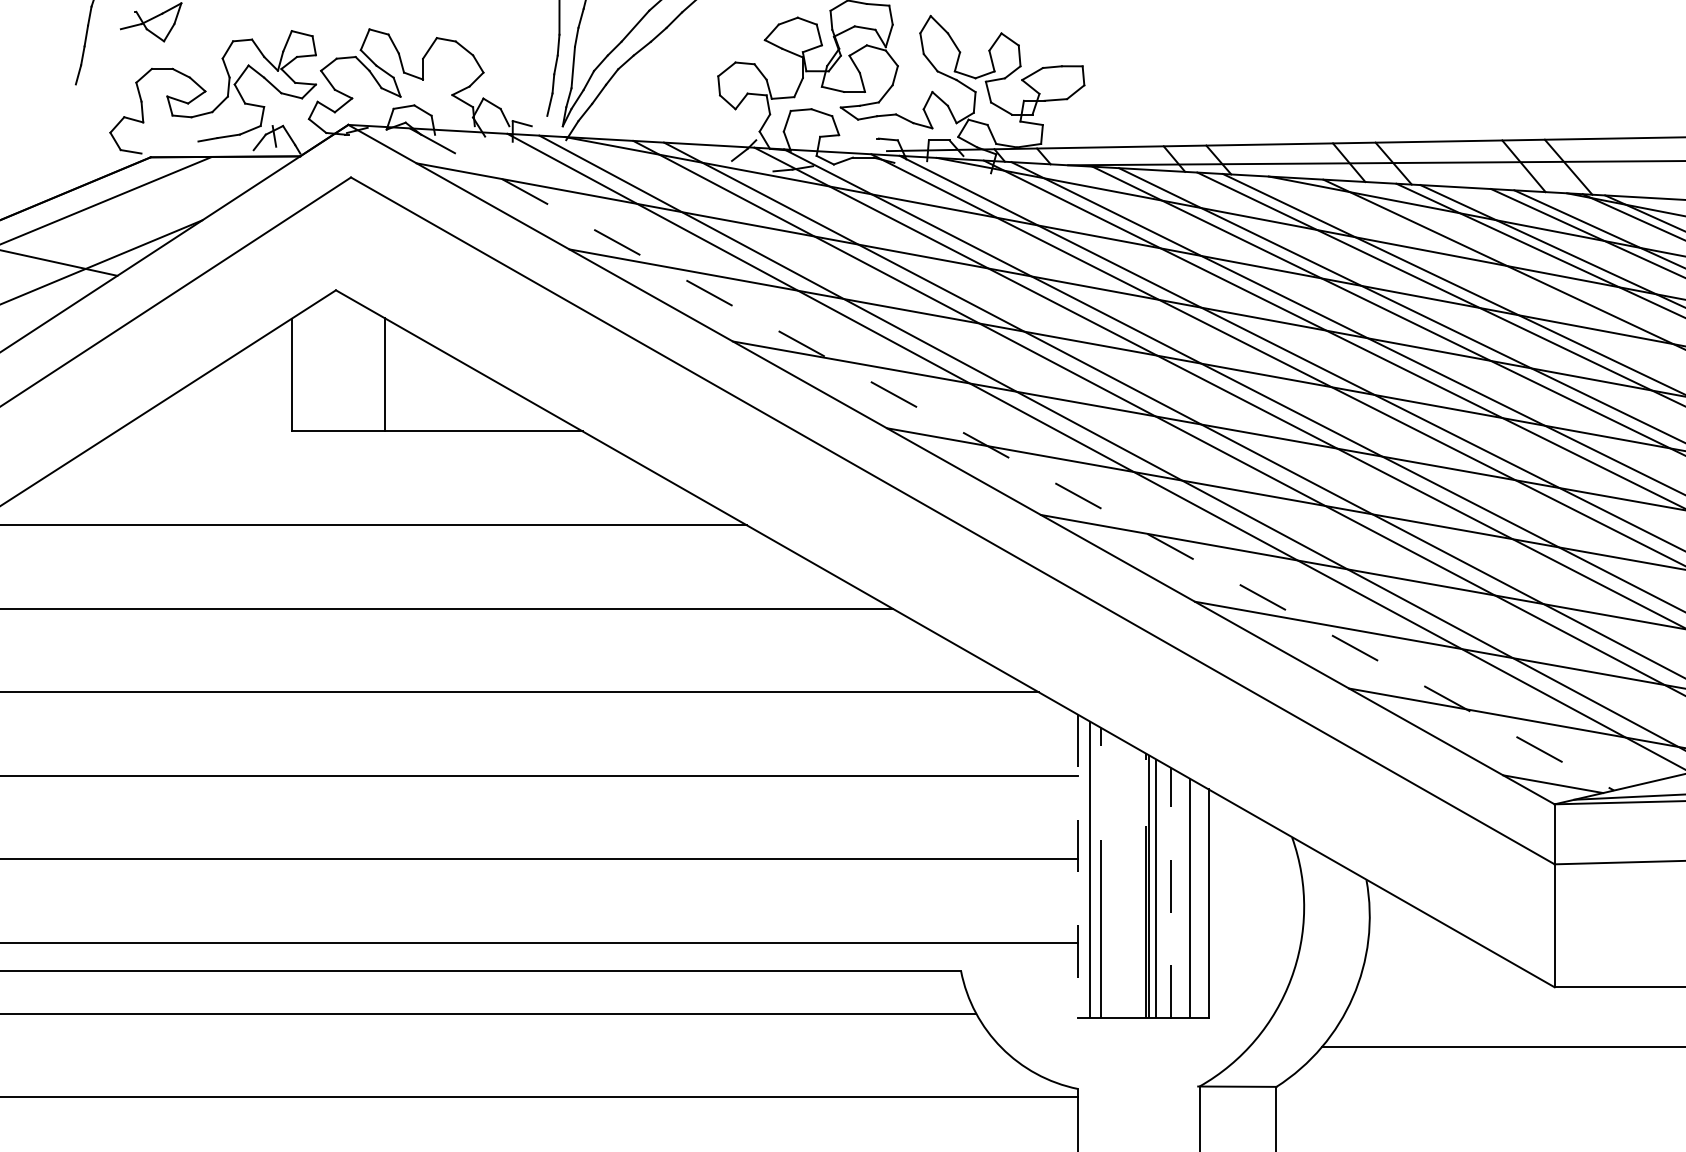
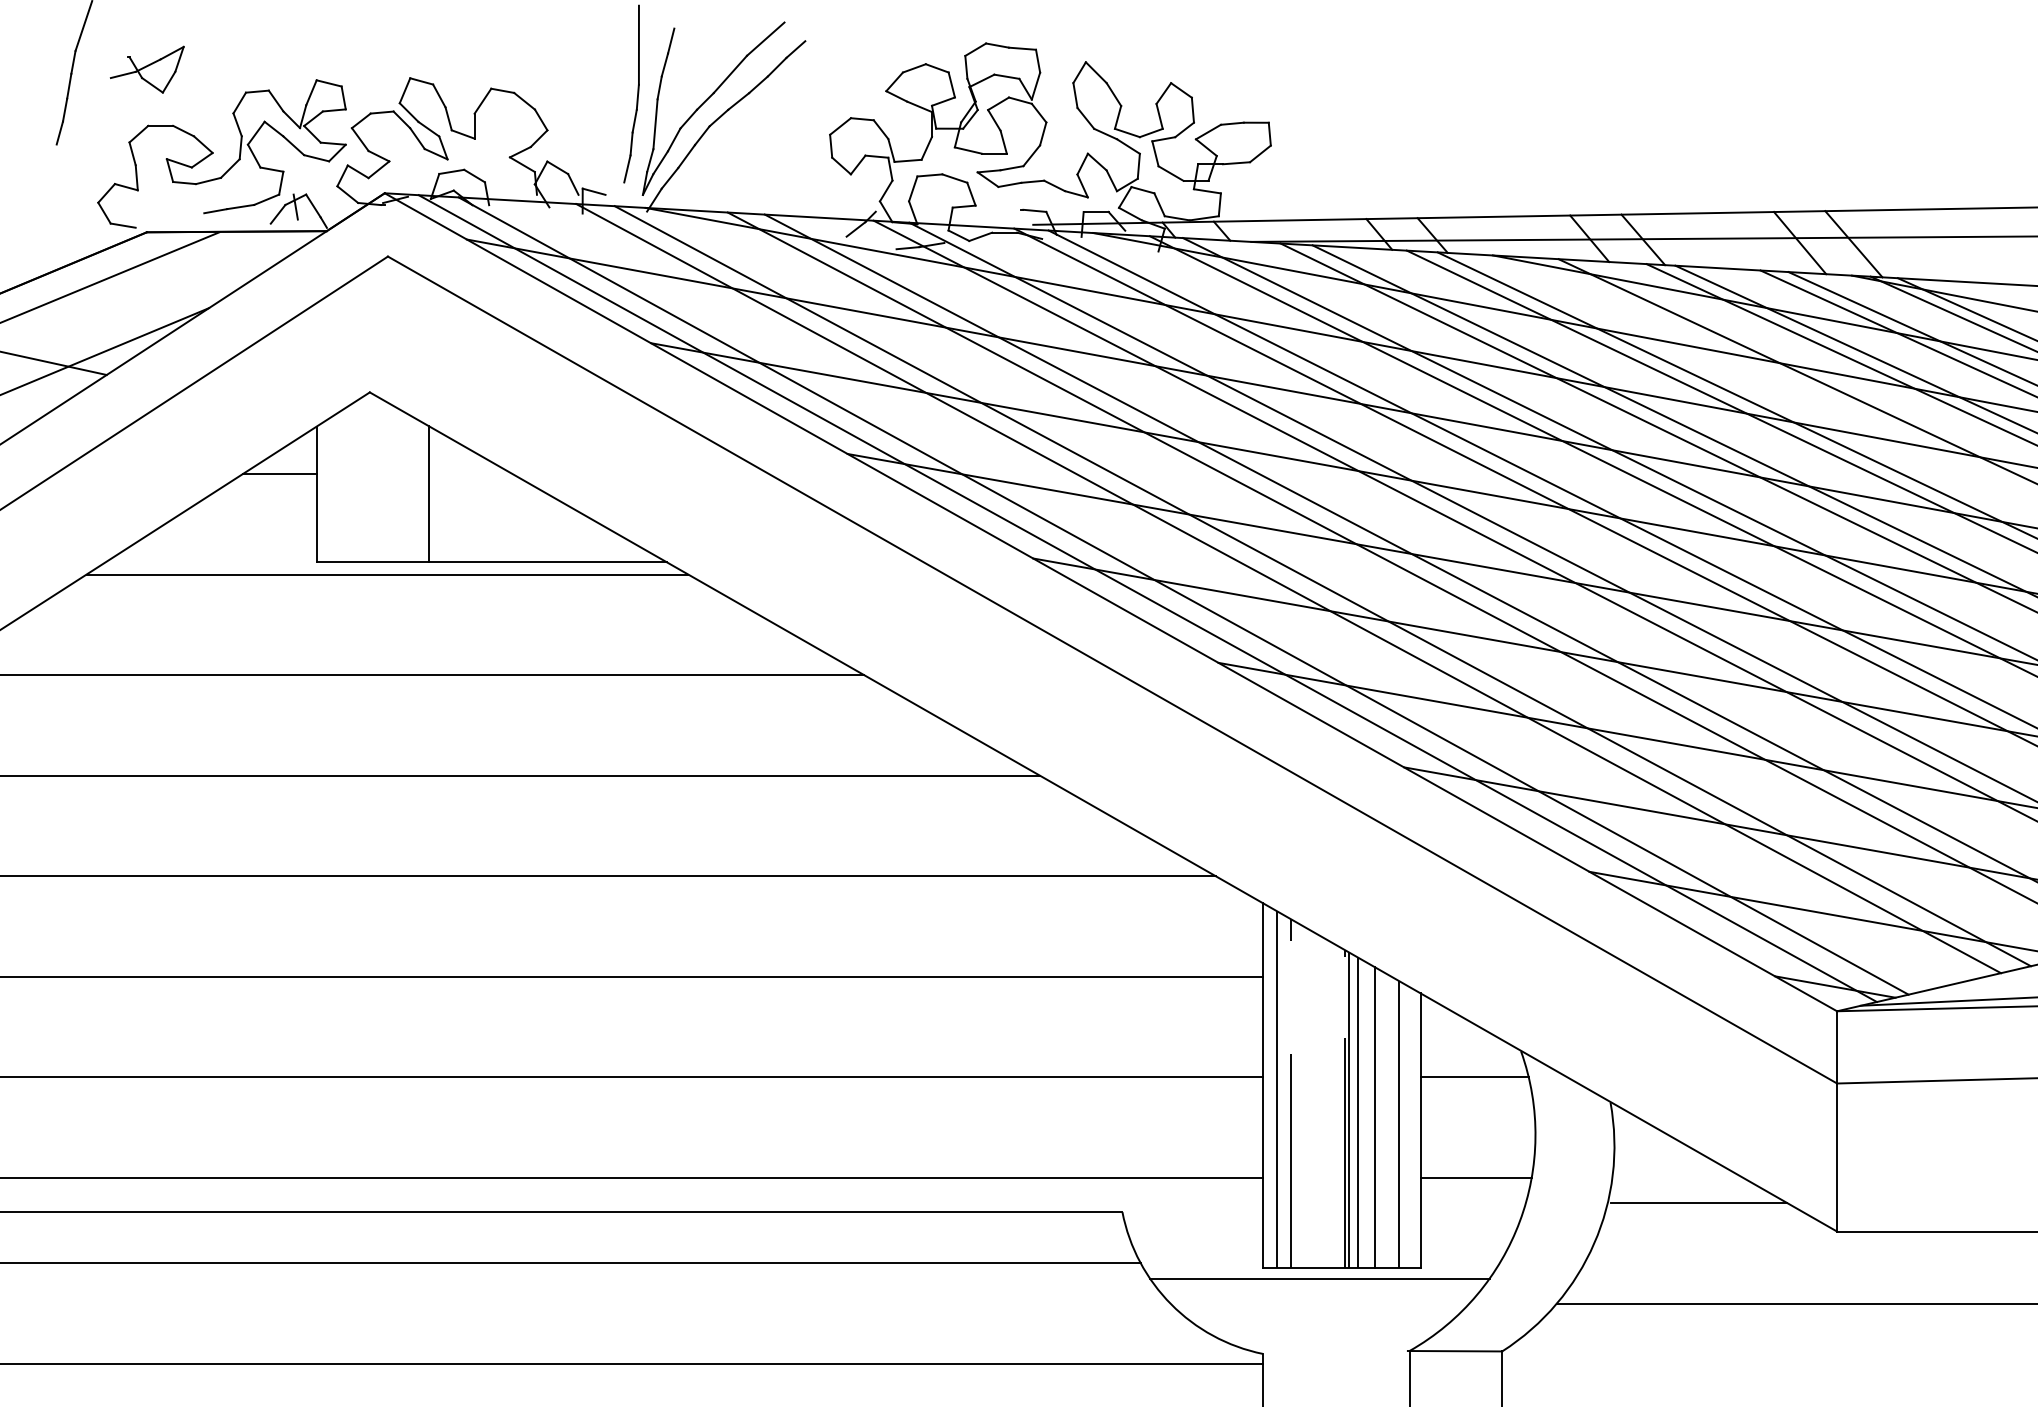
line: (260, 358) -> (279, 474), added
line: (350, 441) -> (387, 574), added
line: (1012, 459) -> (1184, 596), dashed -> solid
line: (981, 461) -> (1147, 598), added
line: (1253, 859) -> (1474, 1077), added
line: (1077, 865) -> (1262, 1085), dashed -> solid
line: (1170, 892) -> (1374, 1117), dashed -> solid
line: (1254, 943) -> (1475, 1178), added
line: (1439, 963) -> (1698, 1203), added
line: (1124, 1026) -> (1319, 1278), added

